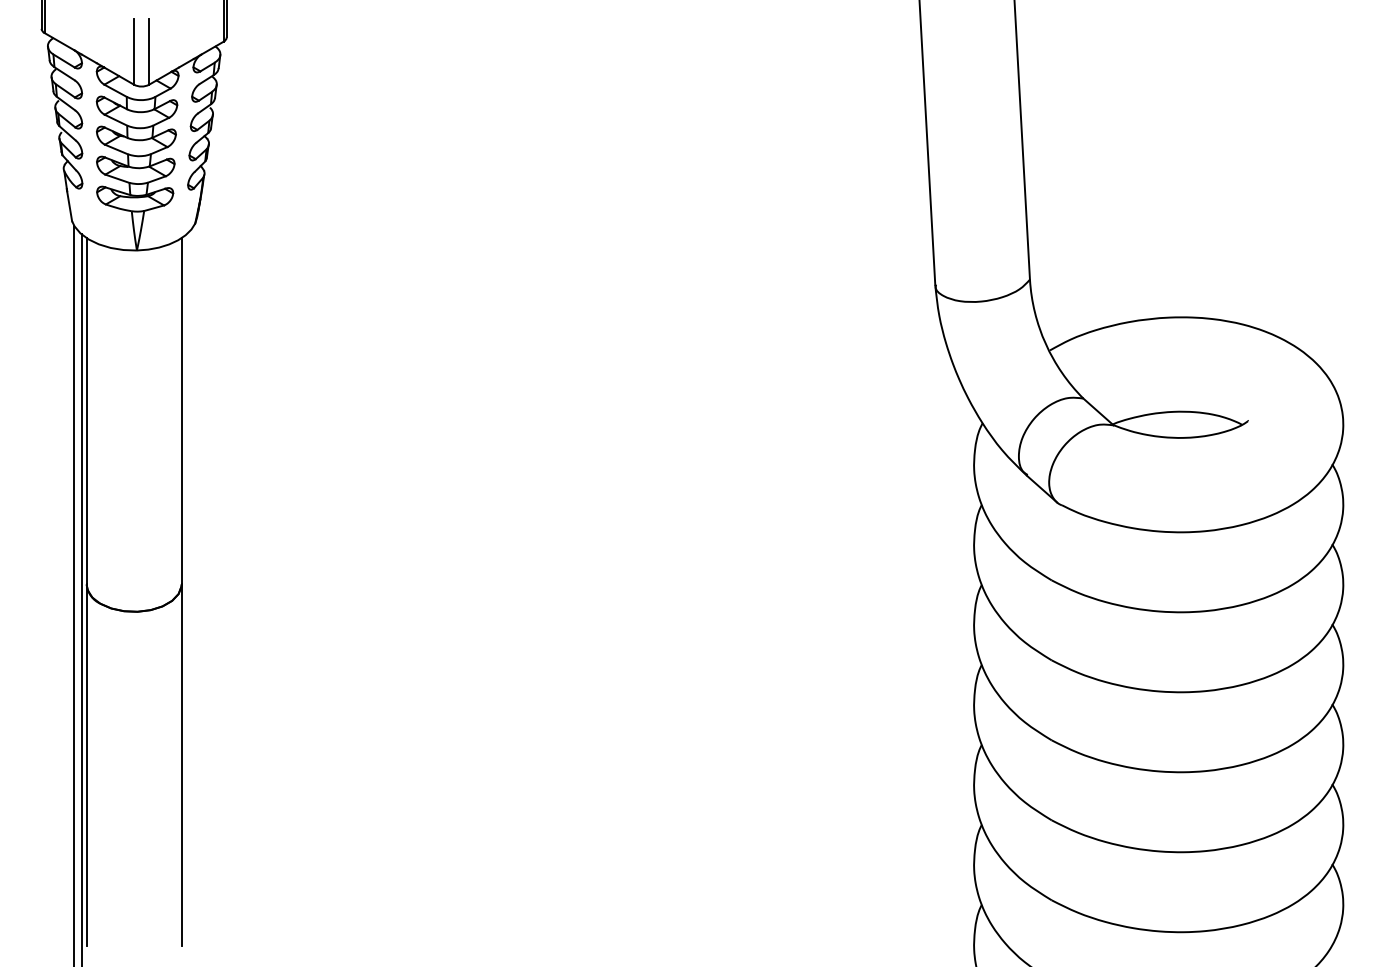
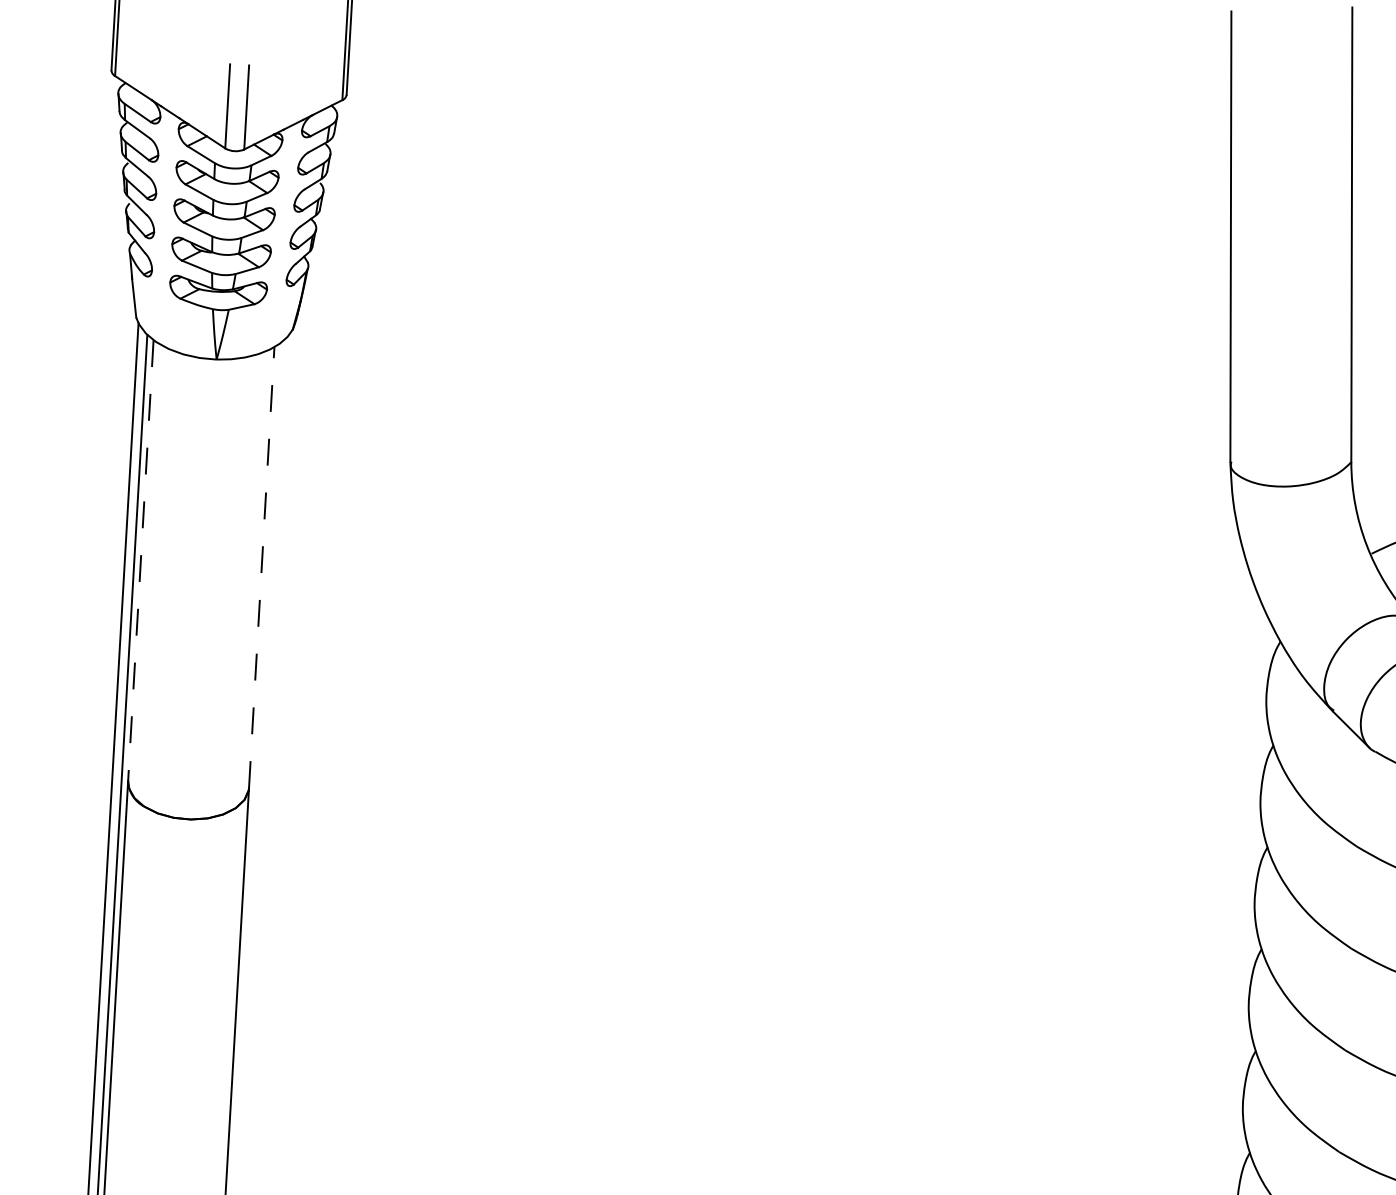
line: (181, 410) -> (261, 566), solid -> dashed
line: (86, 411) -> (140, 560), solid -> dashed

